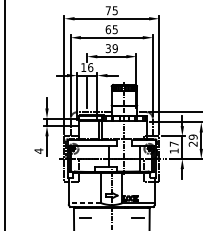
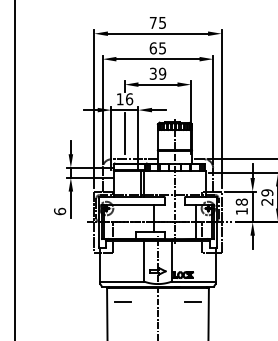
text: (174, 143) -> (241, 201), 17 -> 18
text: (39, 151) -> (60, 211), 4 -> 6
line: (85, 203) -> (122, 281), dashed -> solid

